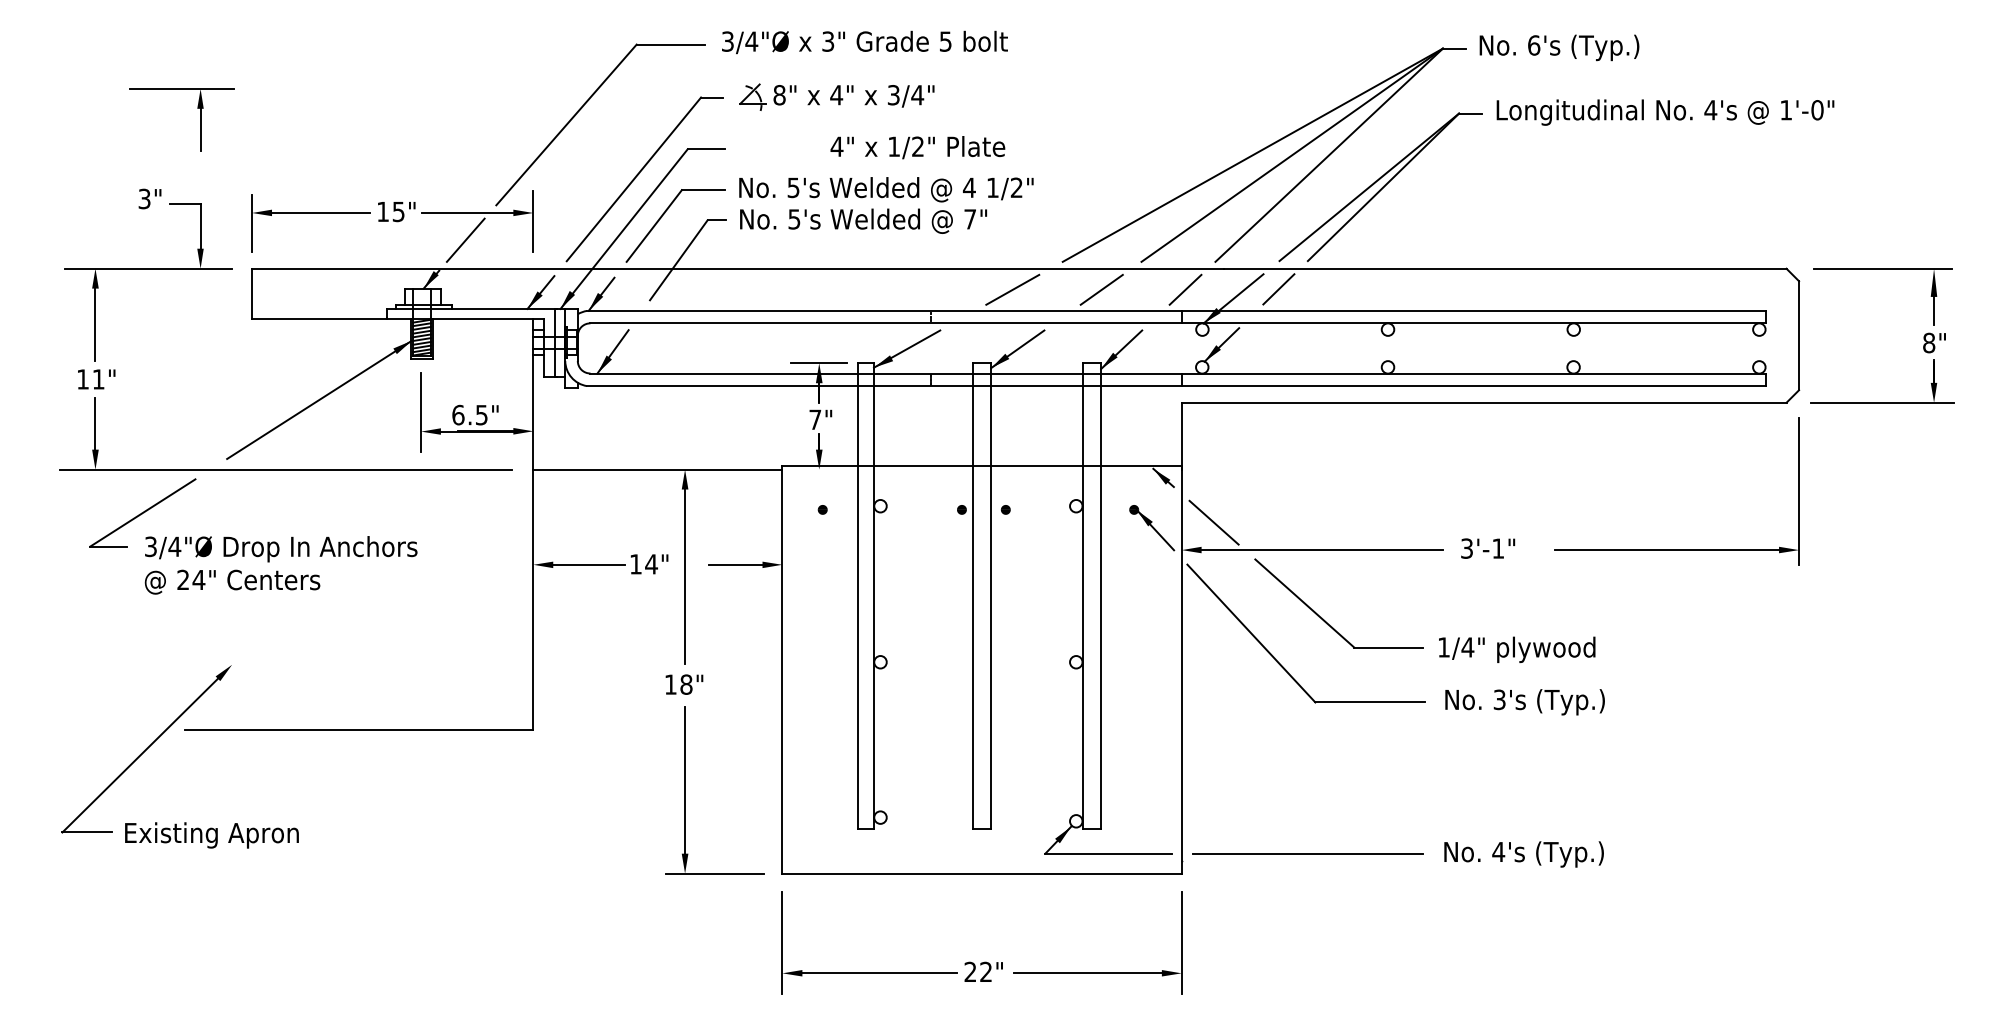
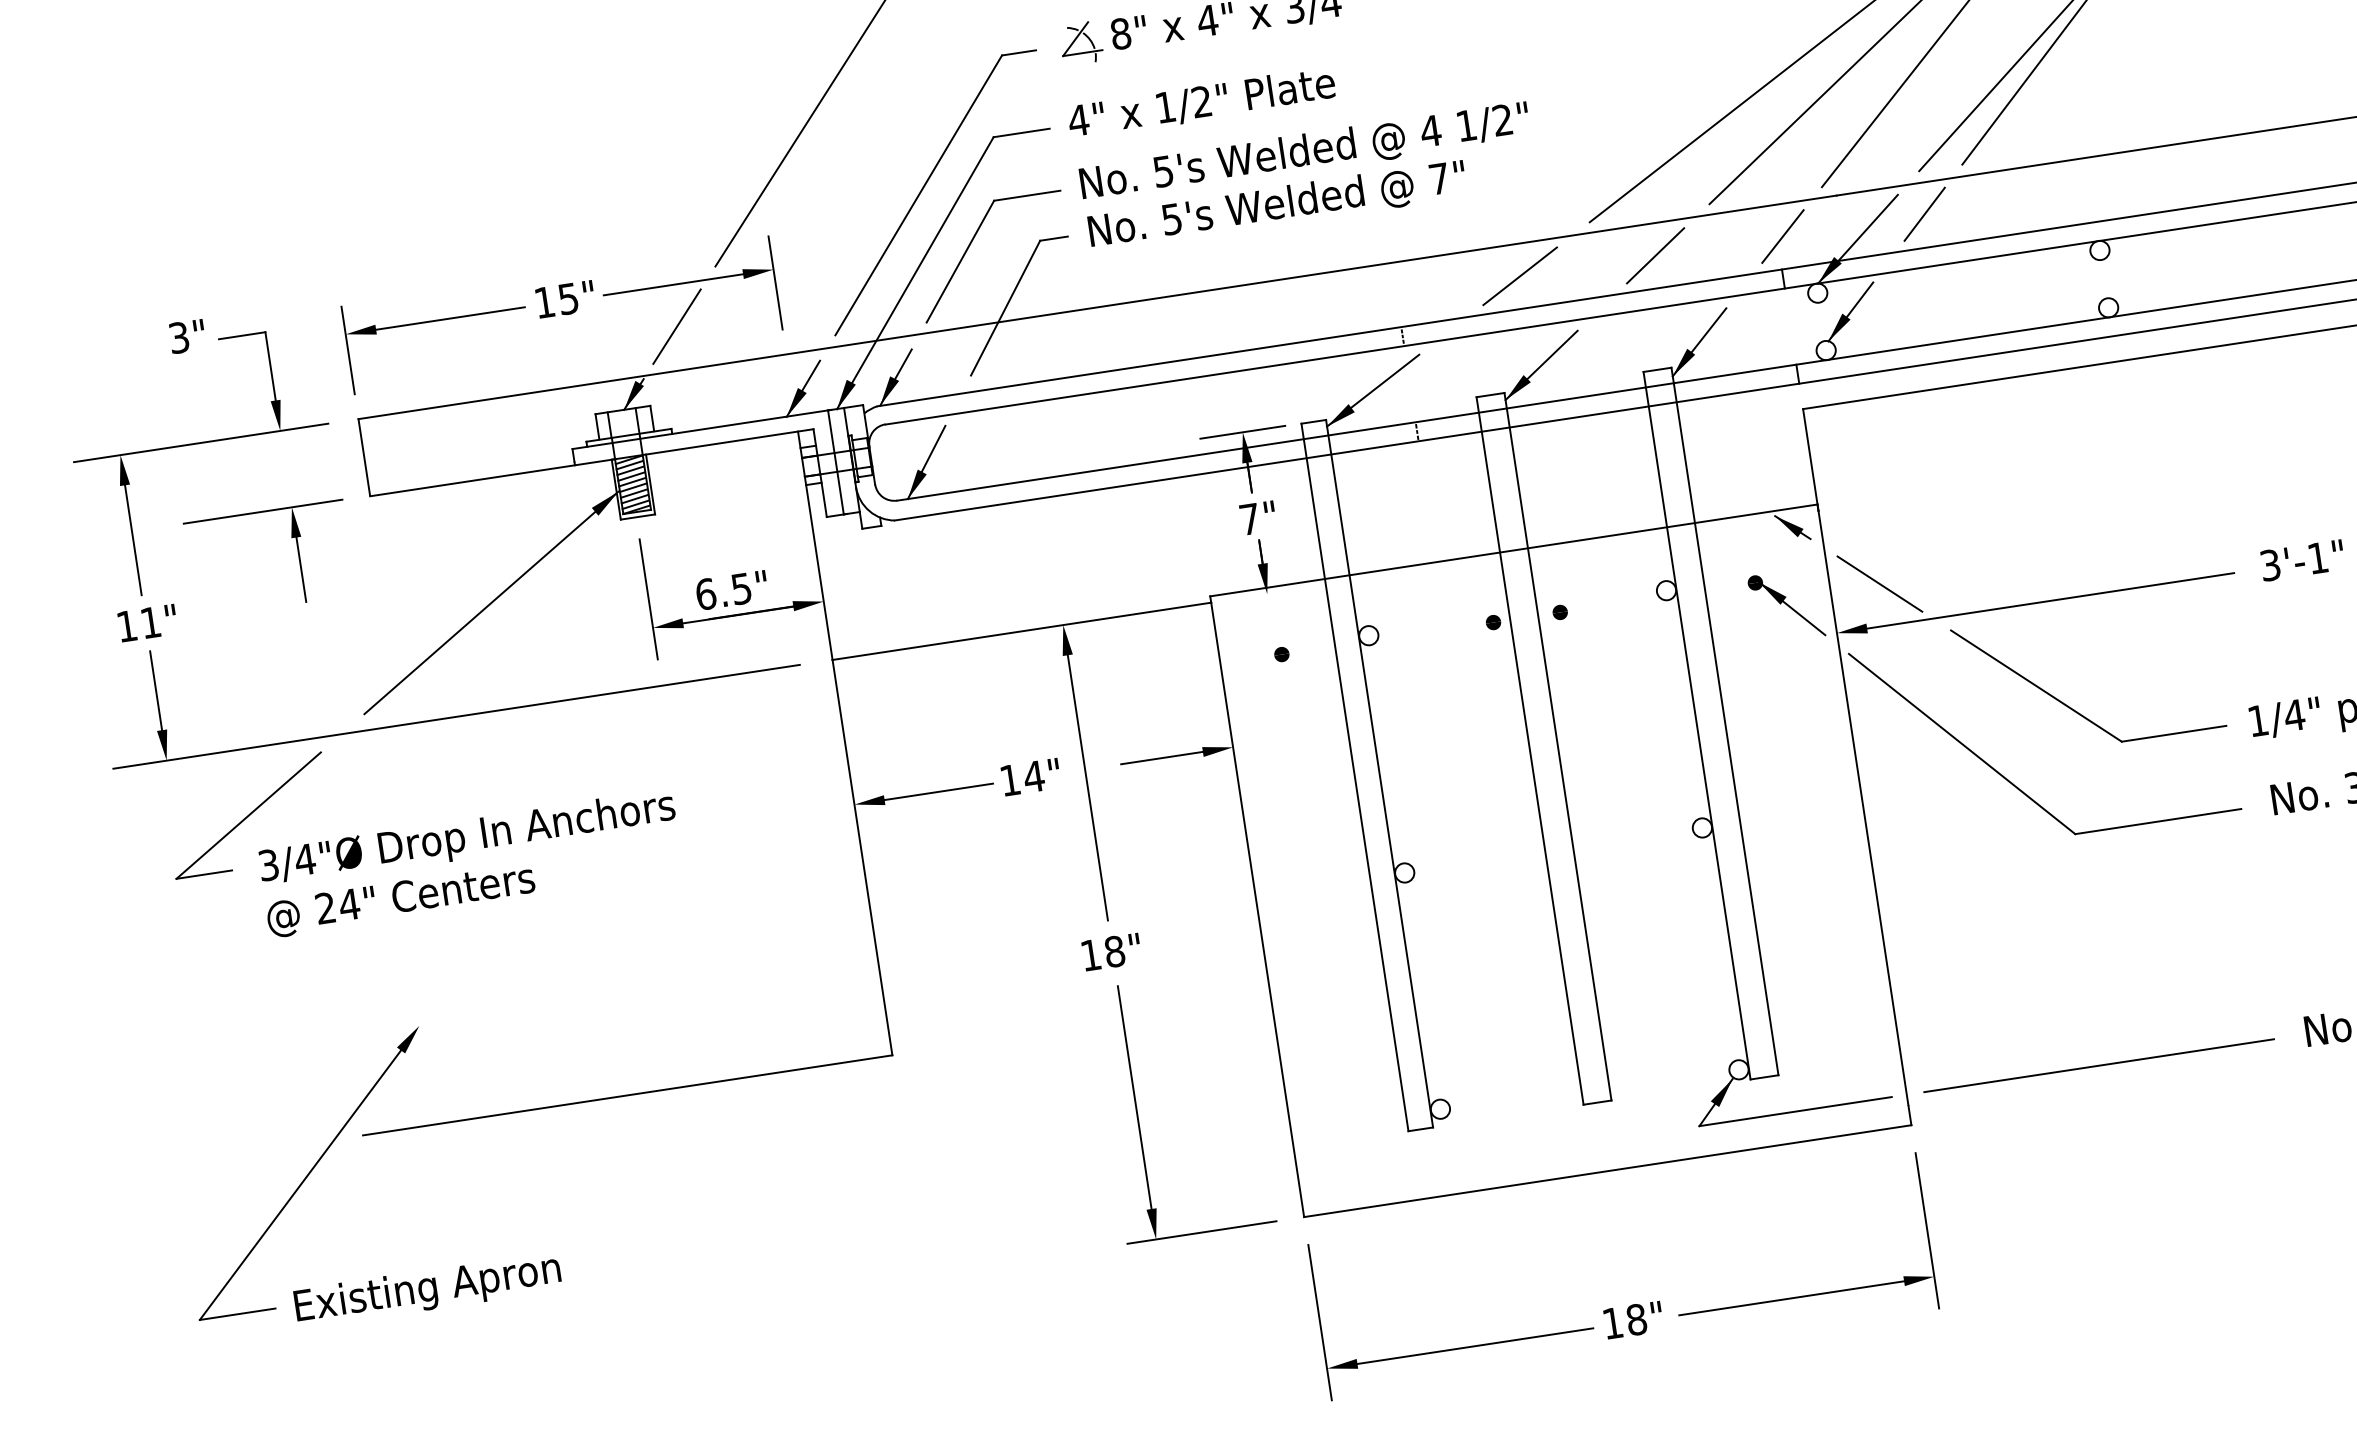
part: (200, 119) -> (298, 553), moved
text: (917, 147) -> (1201, 103), moved
text: (978, 971) -> (1624, 1320), 22" -> 18"

